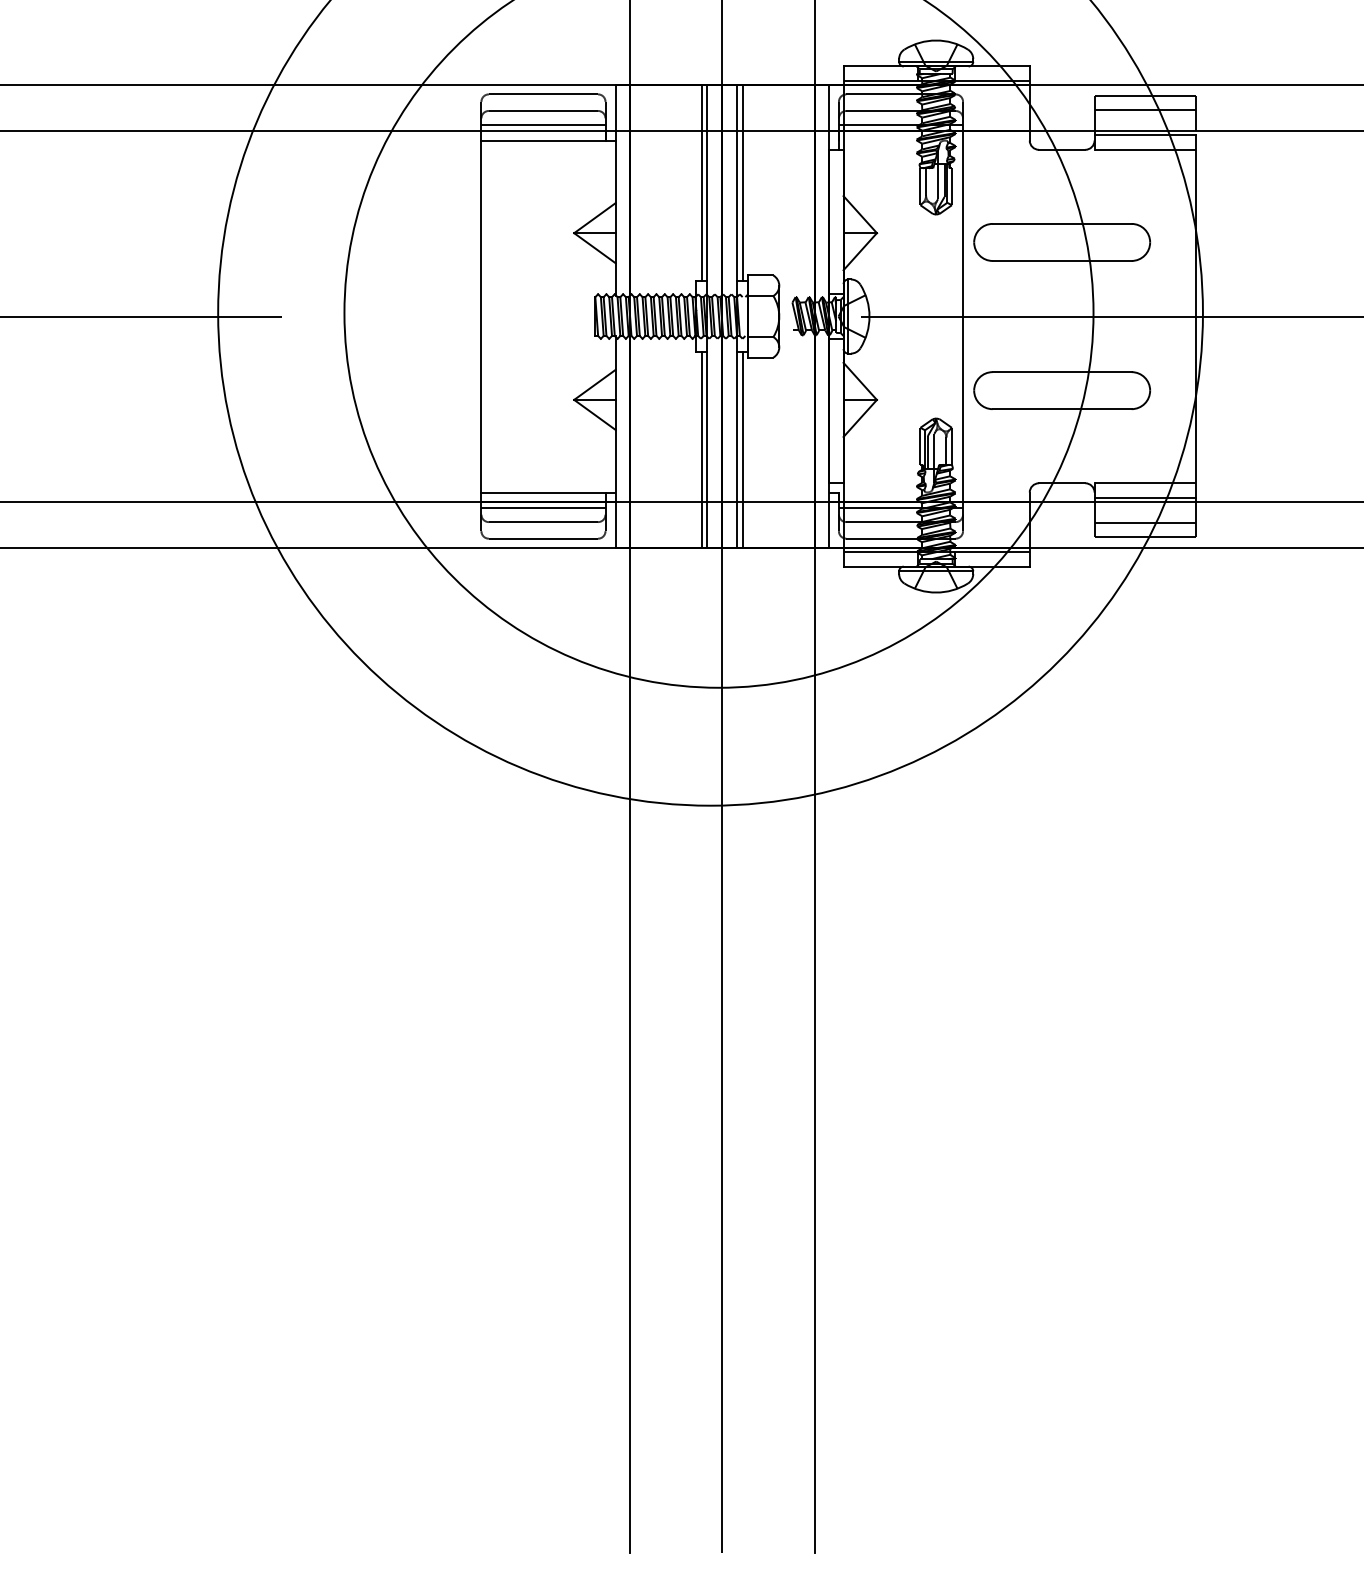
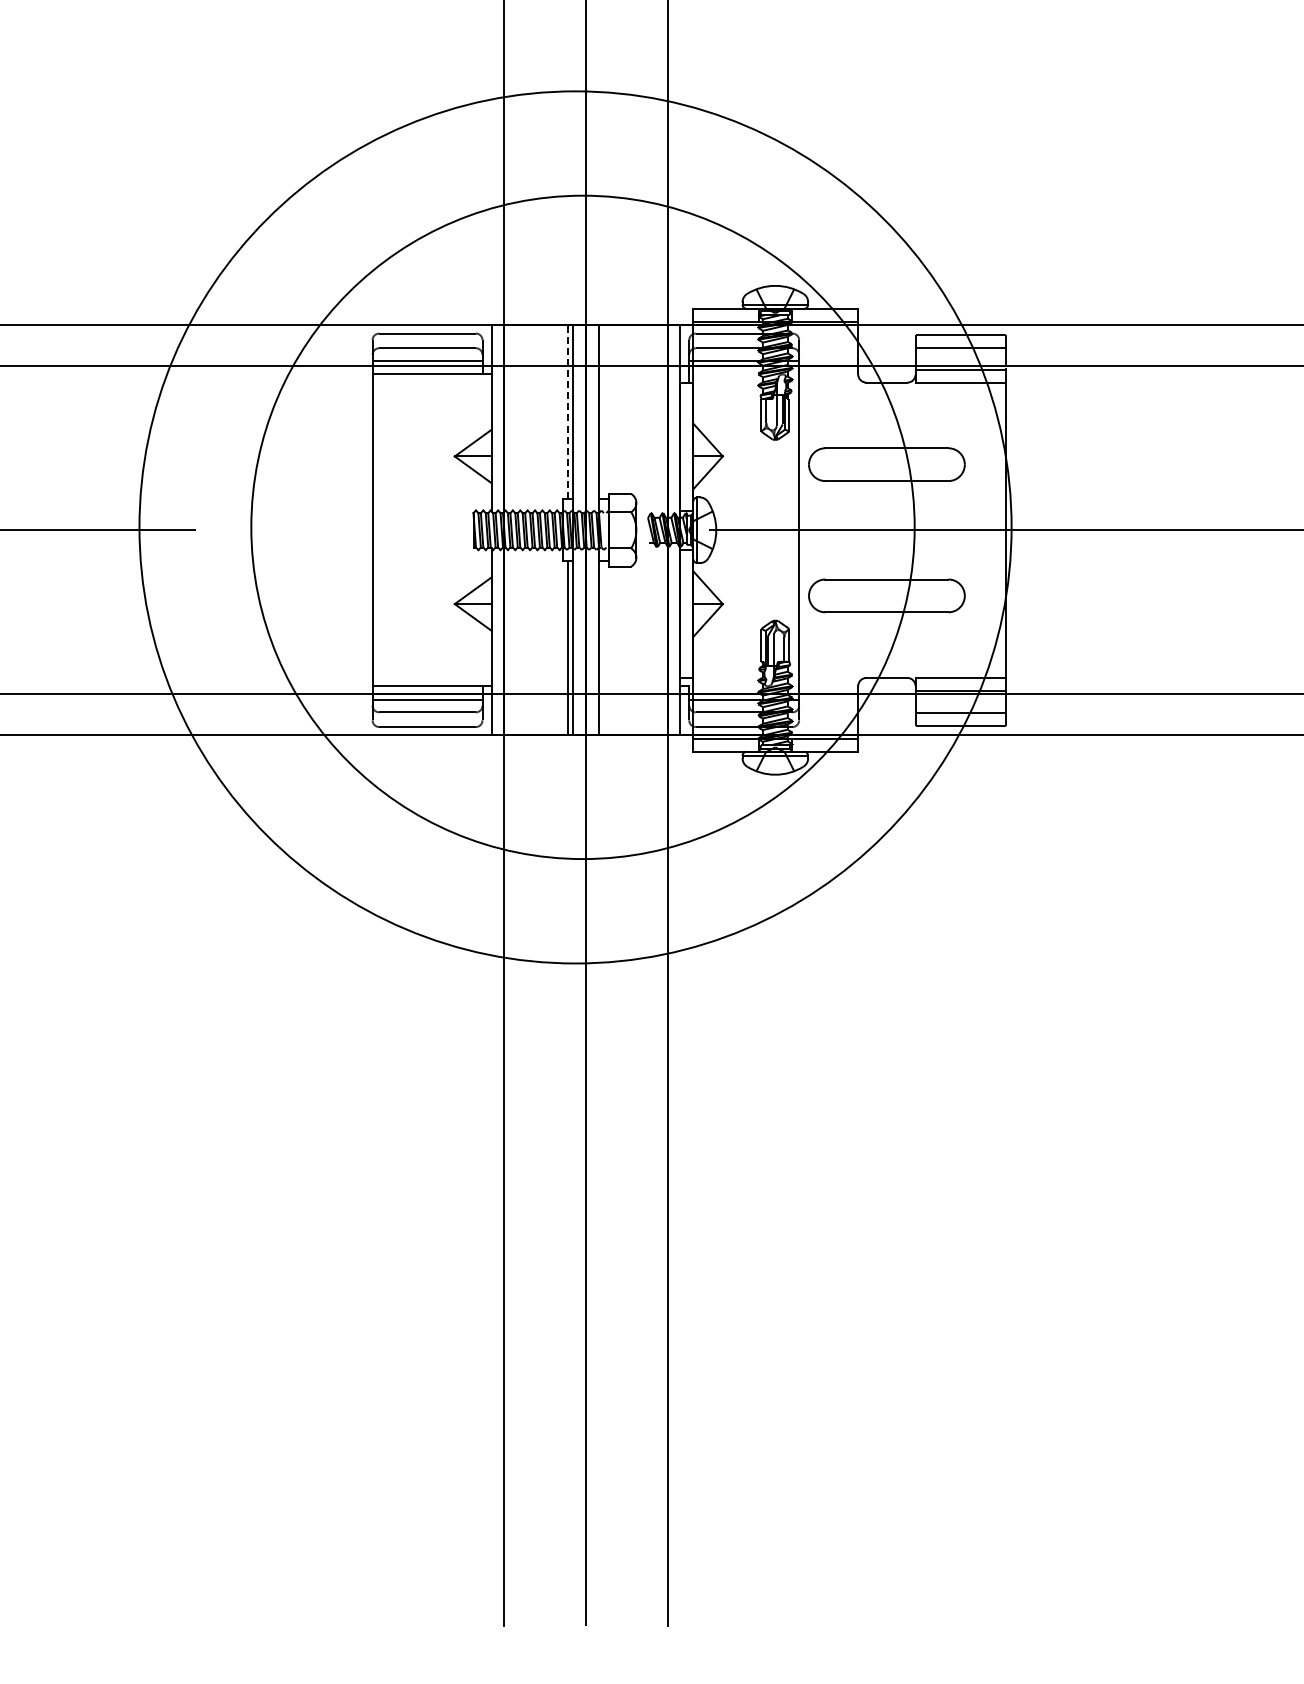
line: (701, 183) -> (567, 412), solid -> dashed
line: (742, 183) -> (603, 412), removed
line: (742, 450) -> (603, 648), removed

